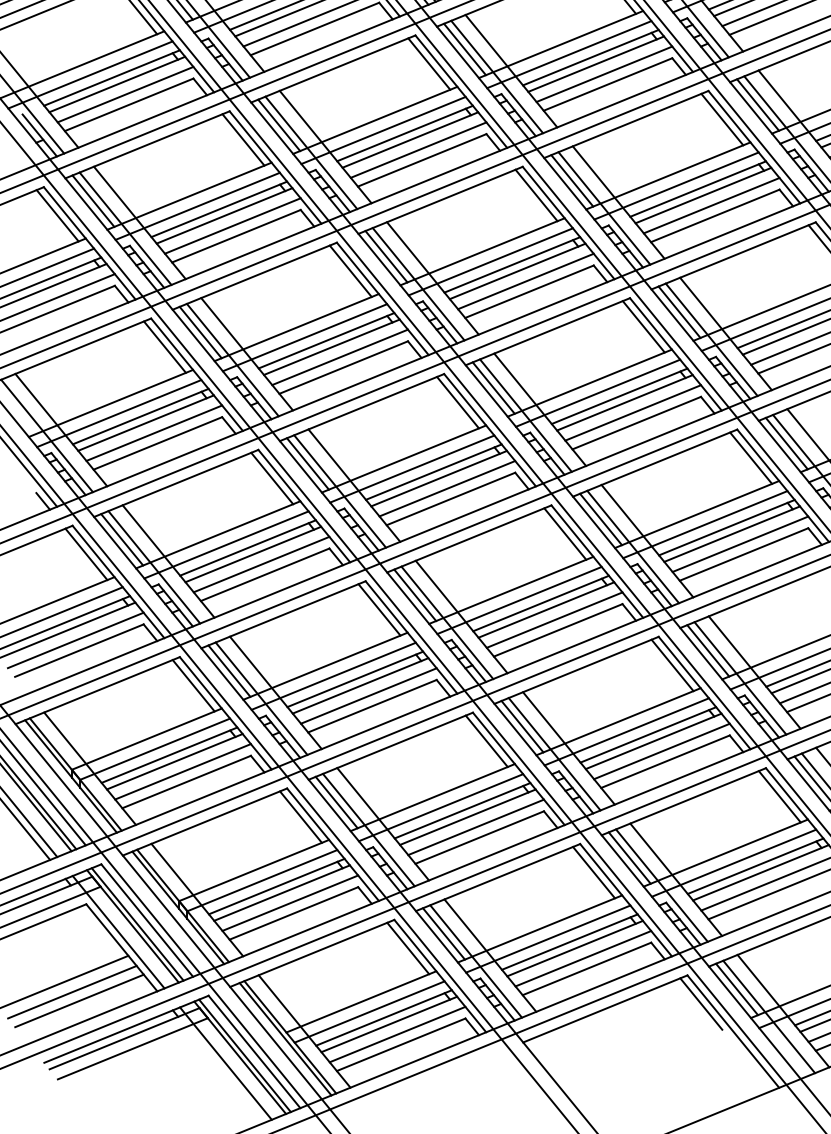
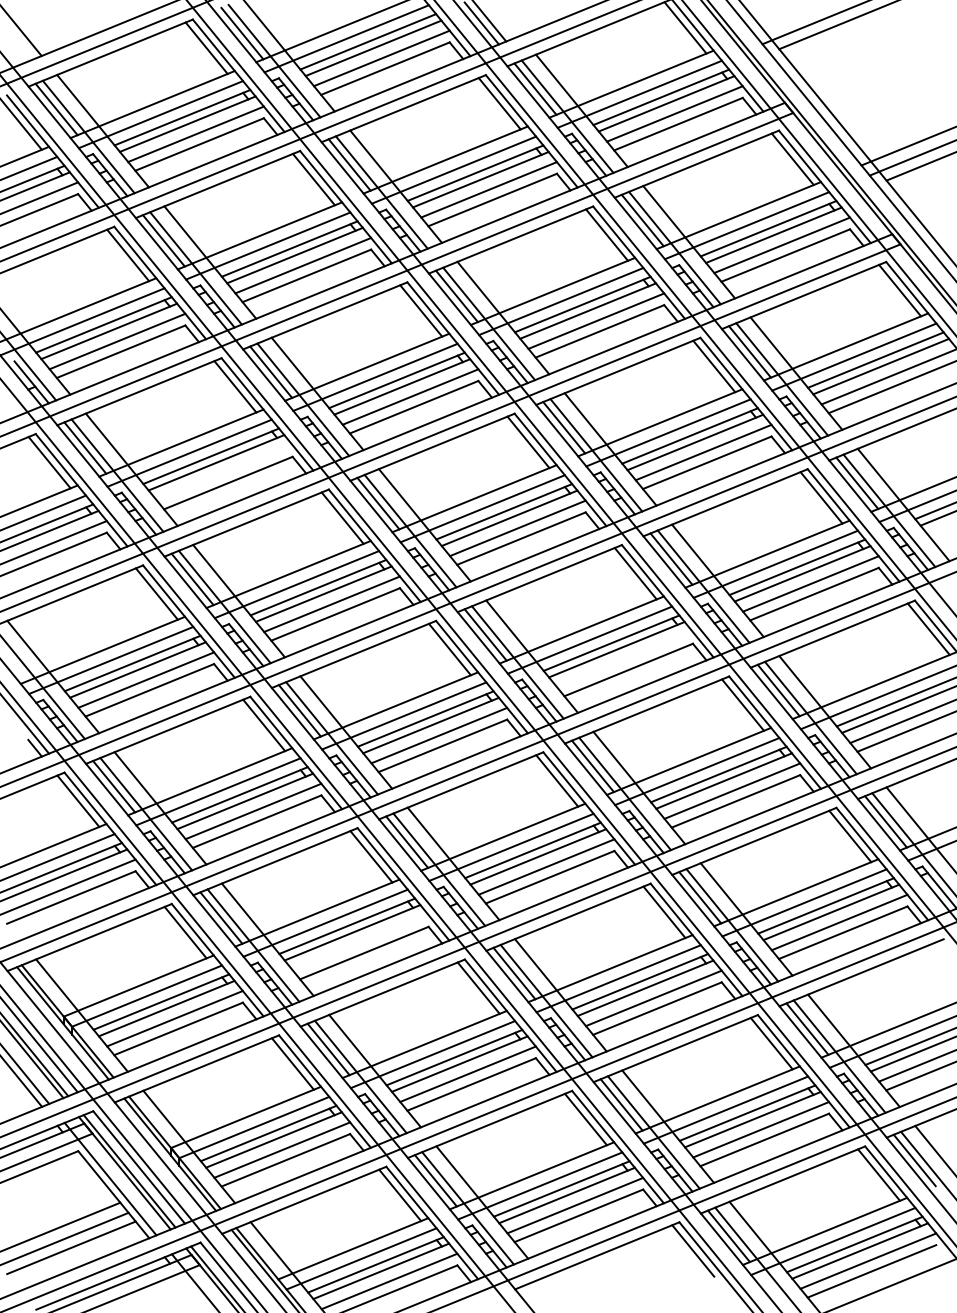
line: (232, 225) -> (224, 472), removed
line: (632, 412) -> (624, 659), removed
line: (368, 695) -> (360, 942), removed

